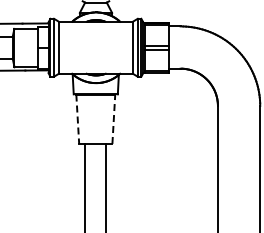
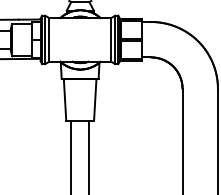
line: (77, 119) -> (64, 100), dashed -> solid
line: (113, 119) -> (94, 100), dashed -> solid

